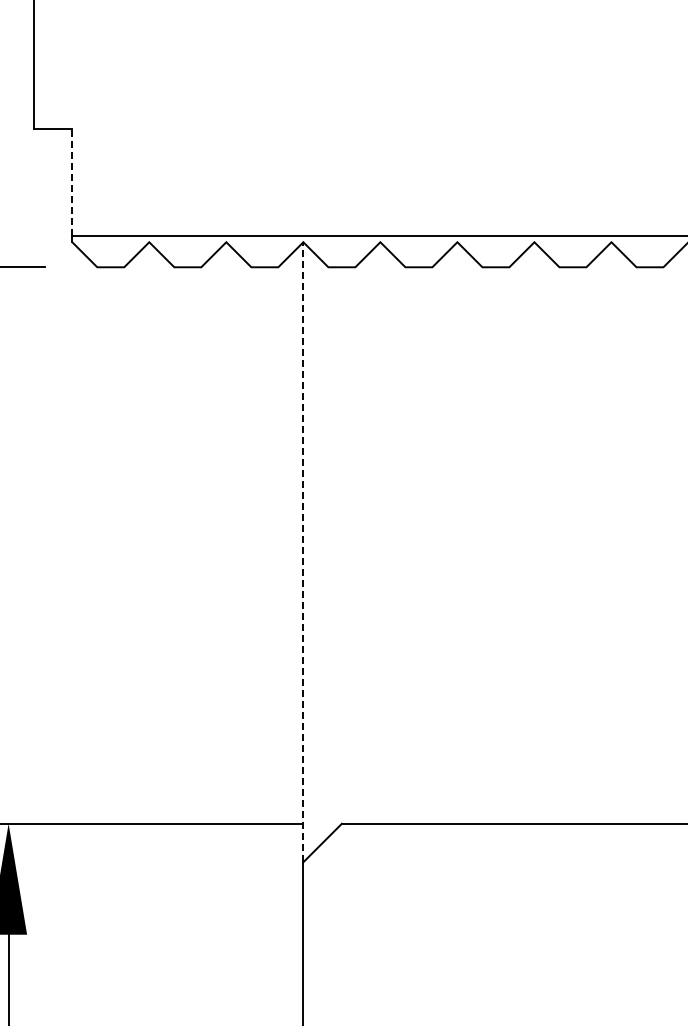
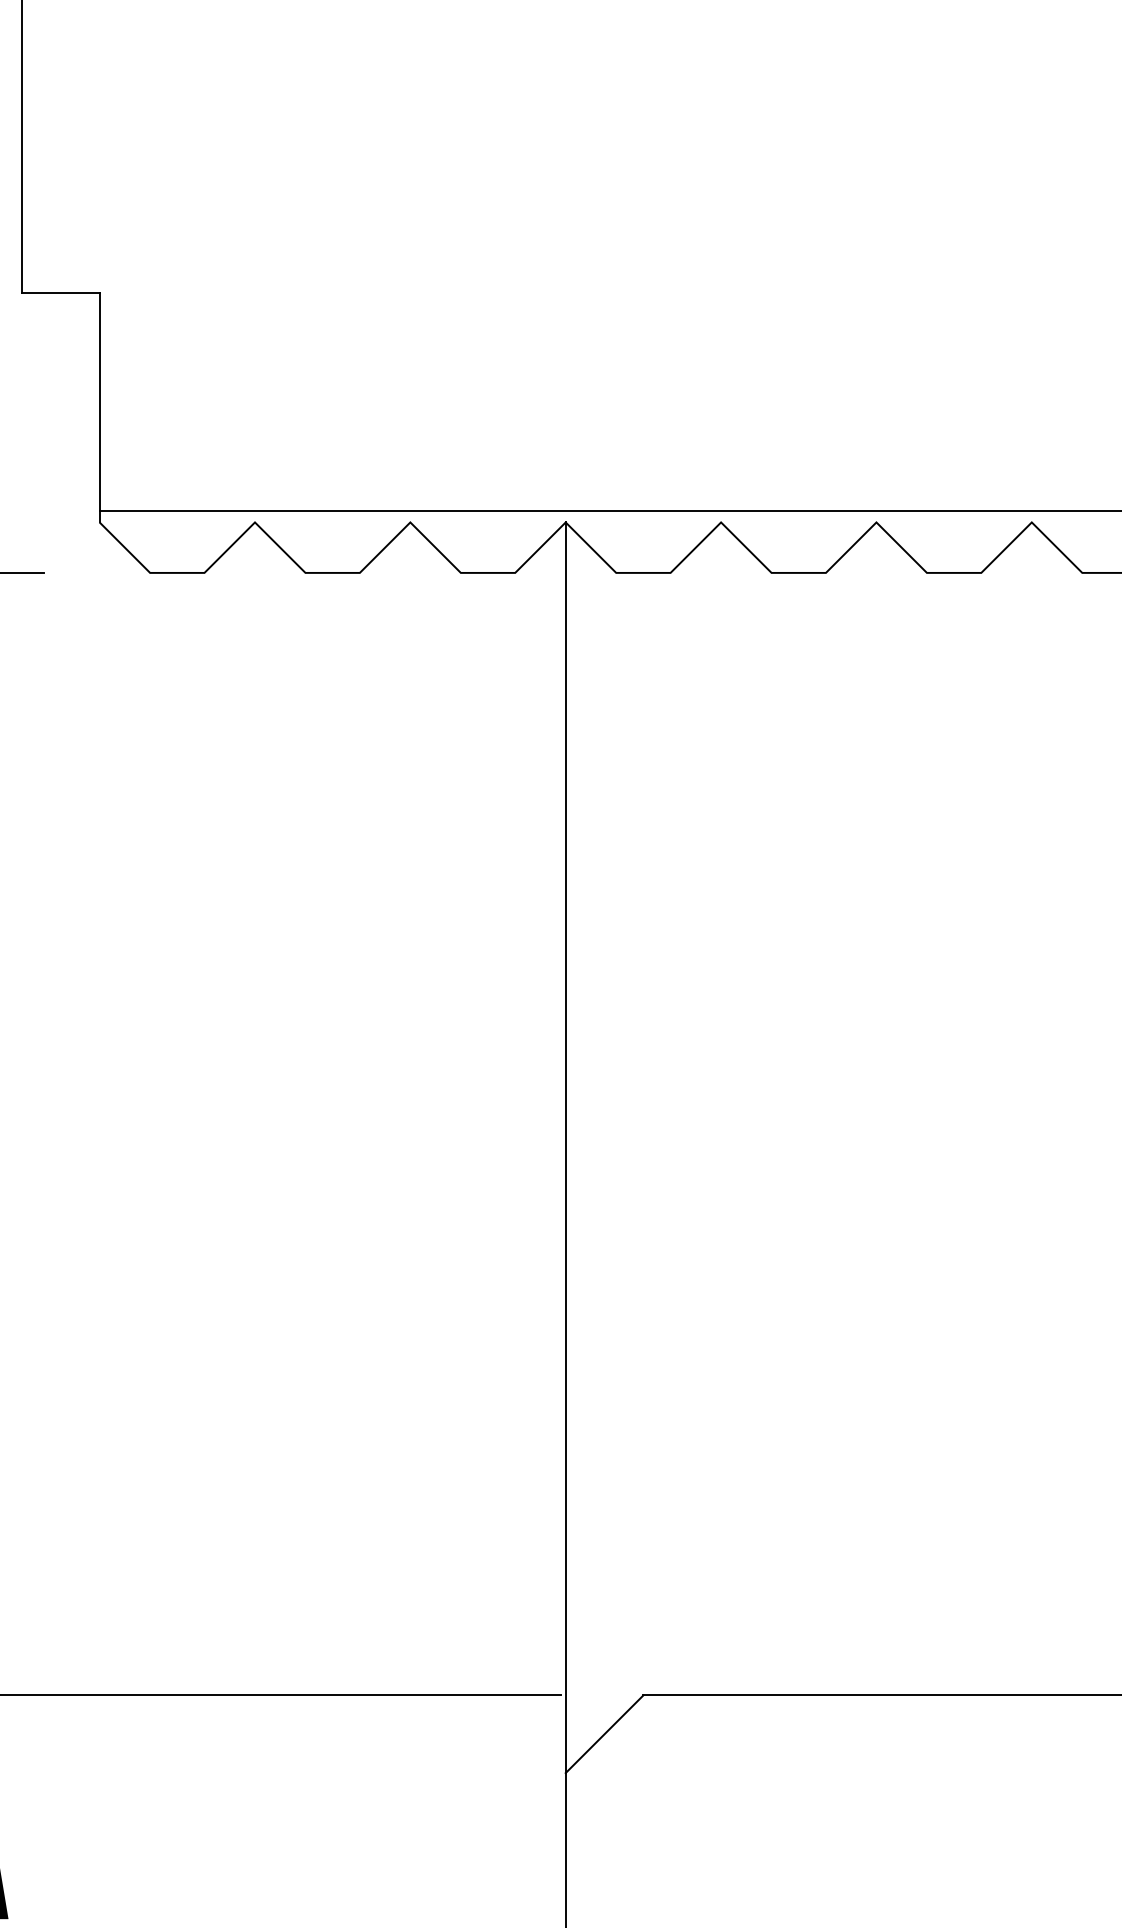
line: (72, 182) -> (100, 401), dashed -> solid
line: (303, 551) -> (566, 1146), dashed -> solid

